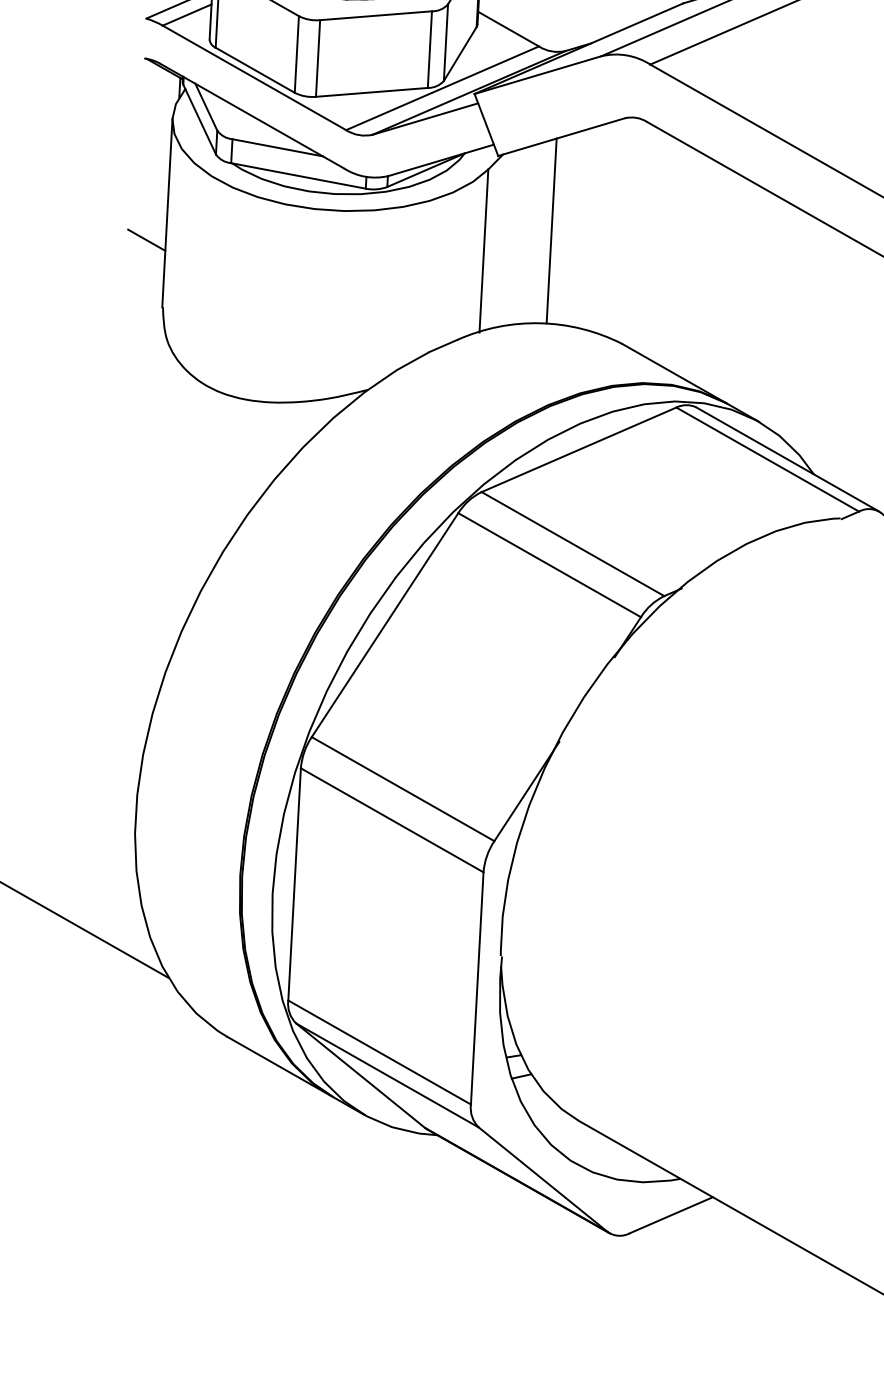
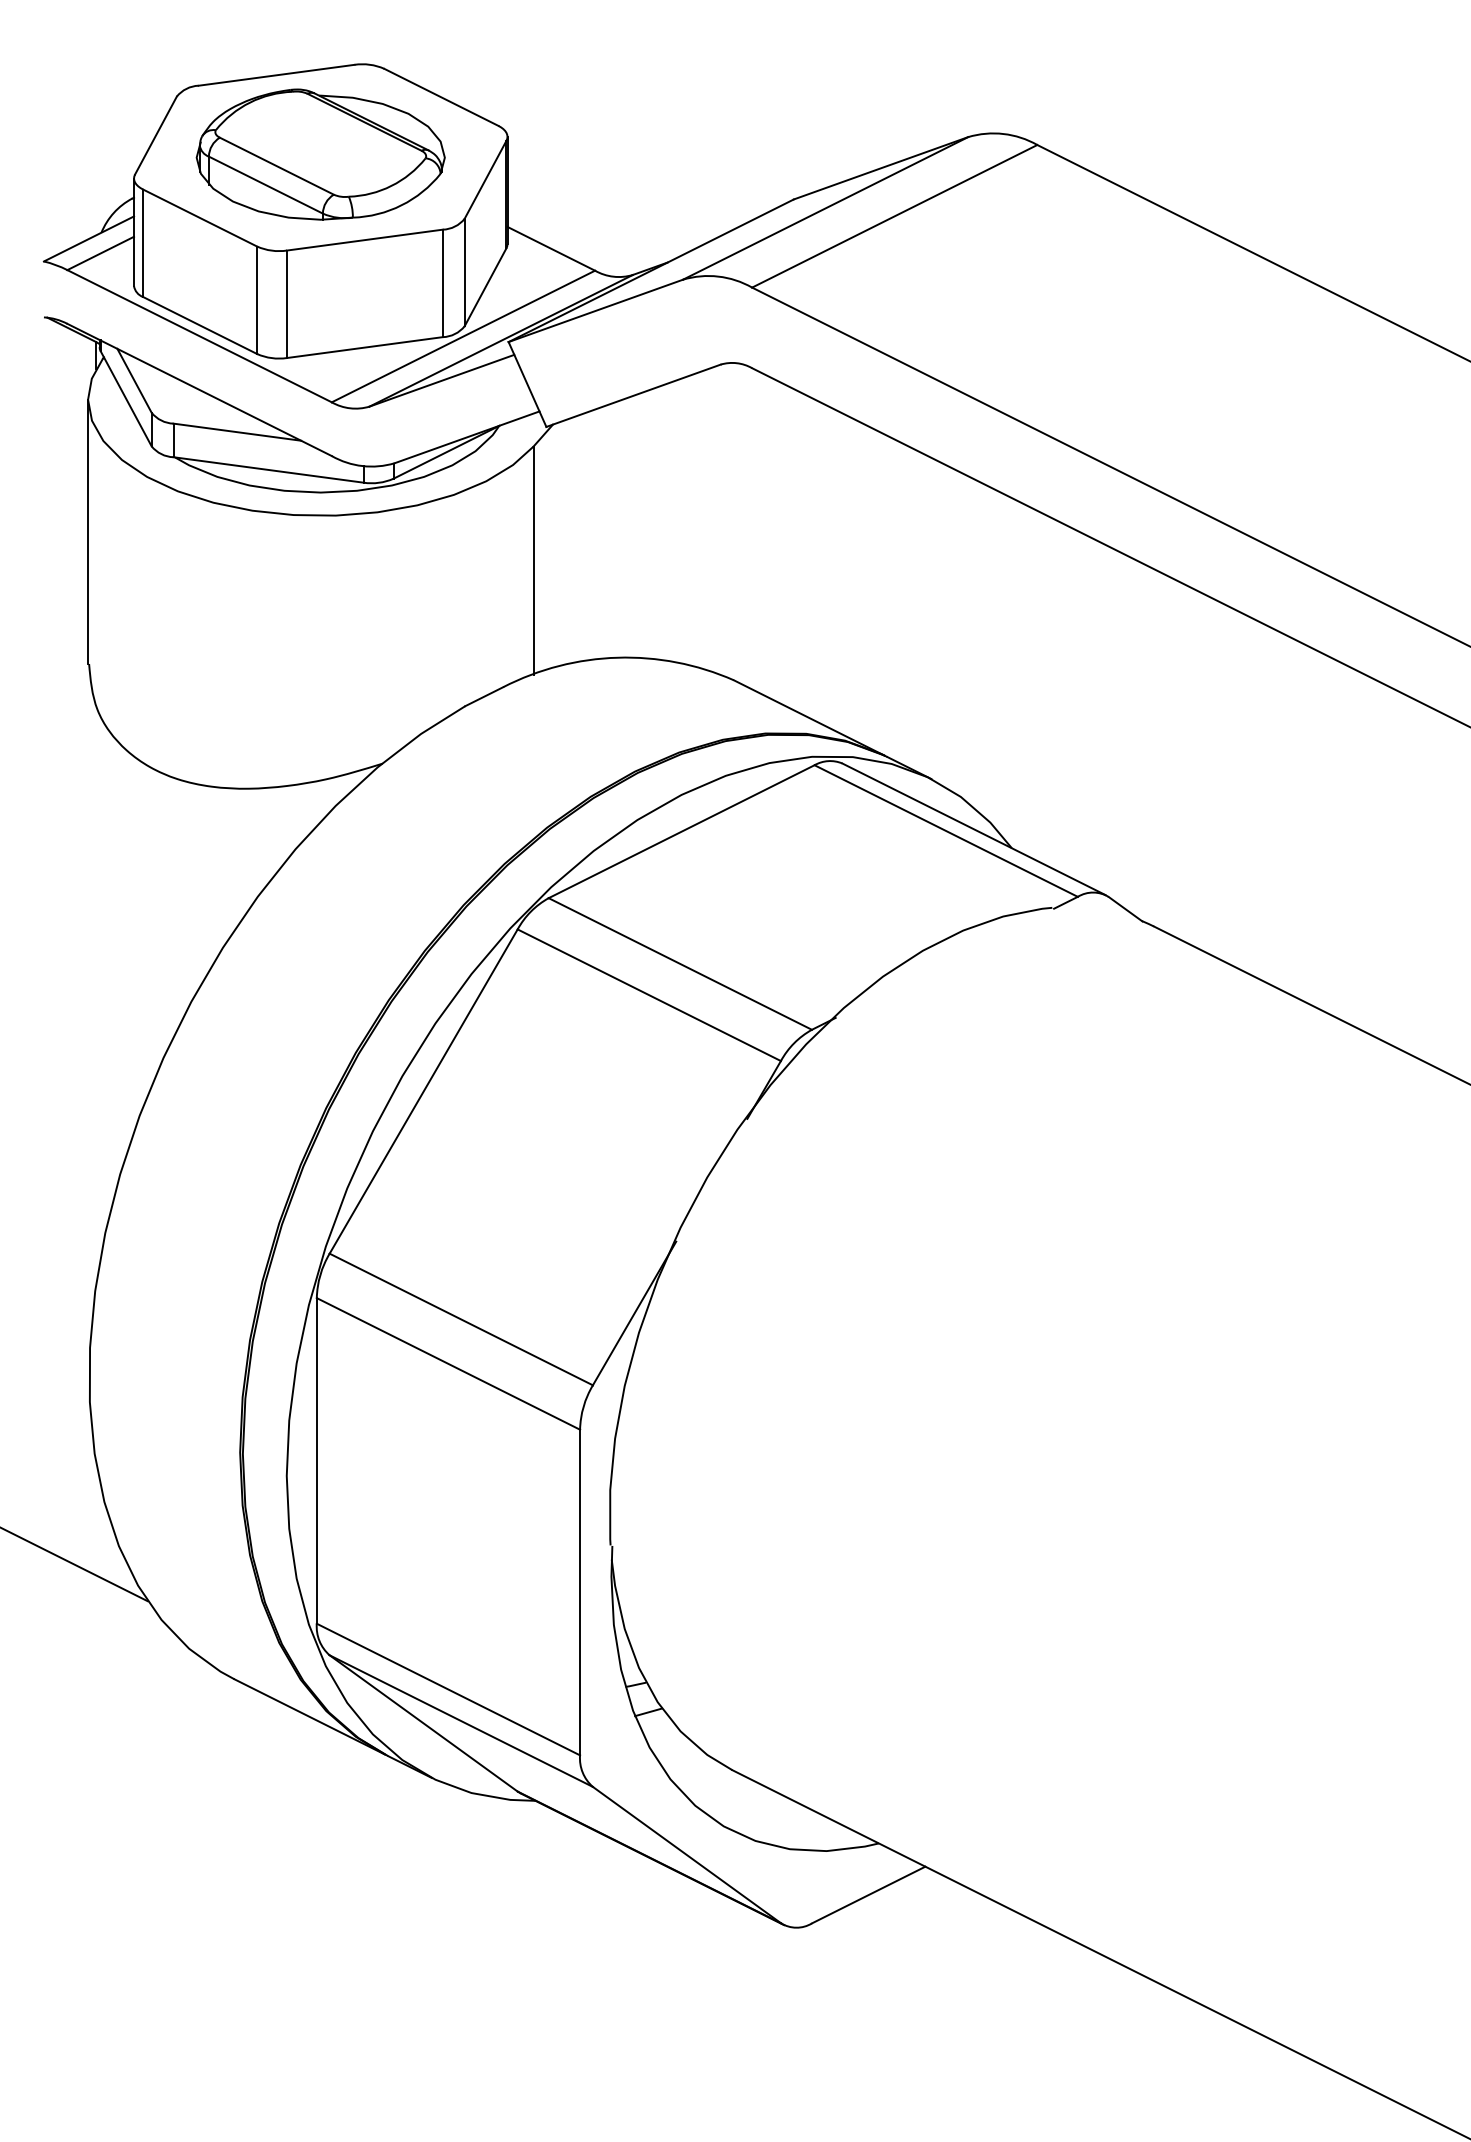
line: (551, 230) -> (626, 527), removed
line: (146, 239) -> (61, 570), removed

